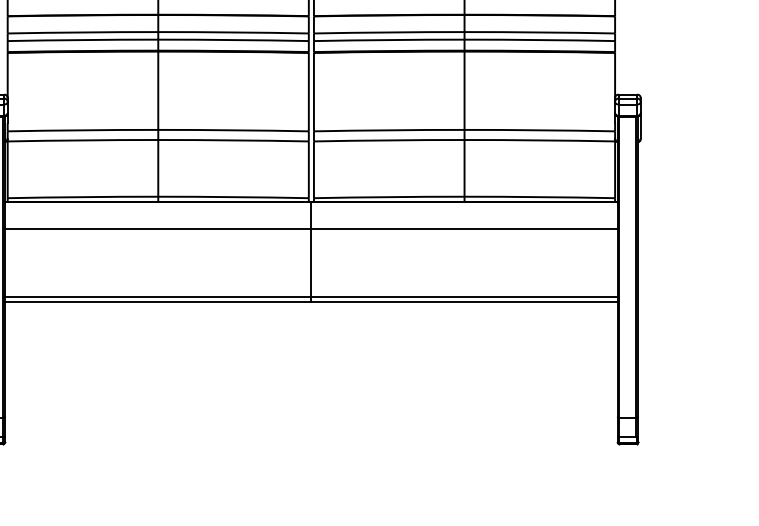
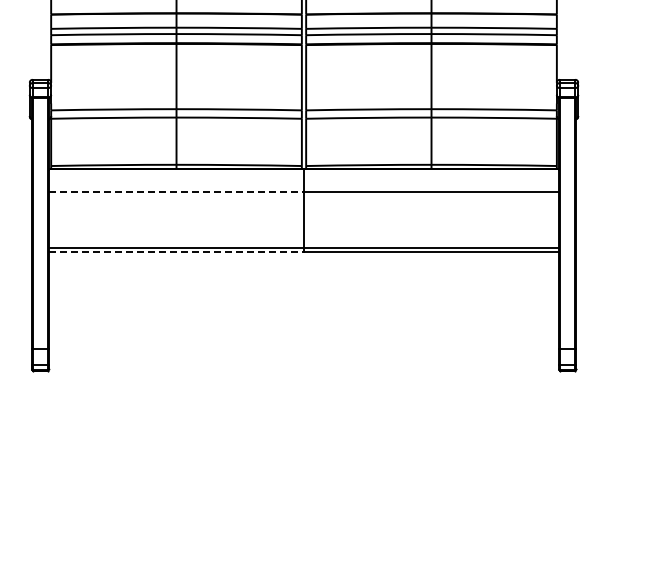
line: (159, 228) -> (177, 191), solid -> dashed
line: (159, 302) -> (177, 252), solid -> dashed

